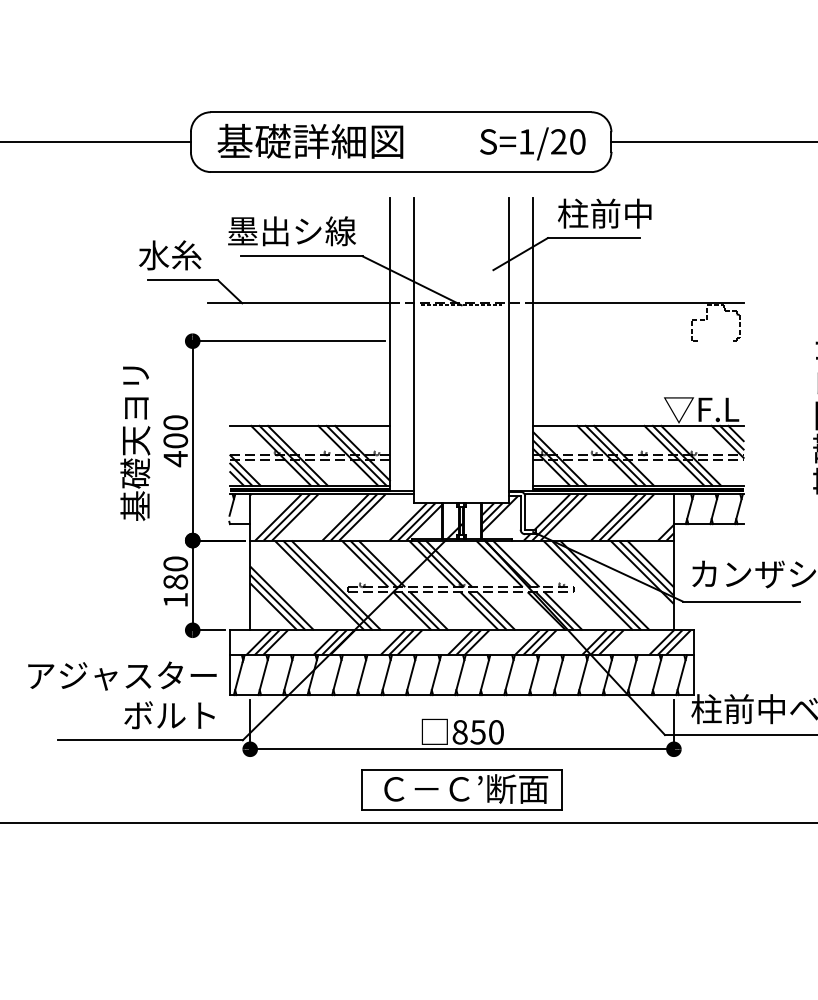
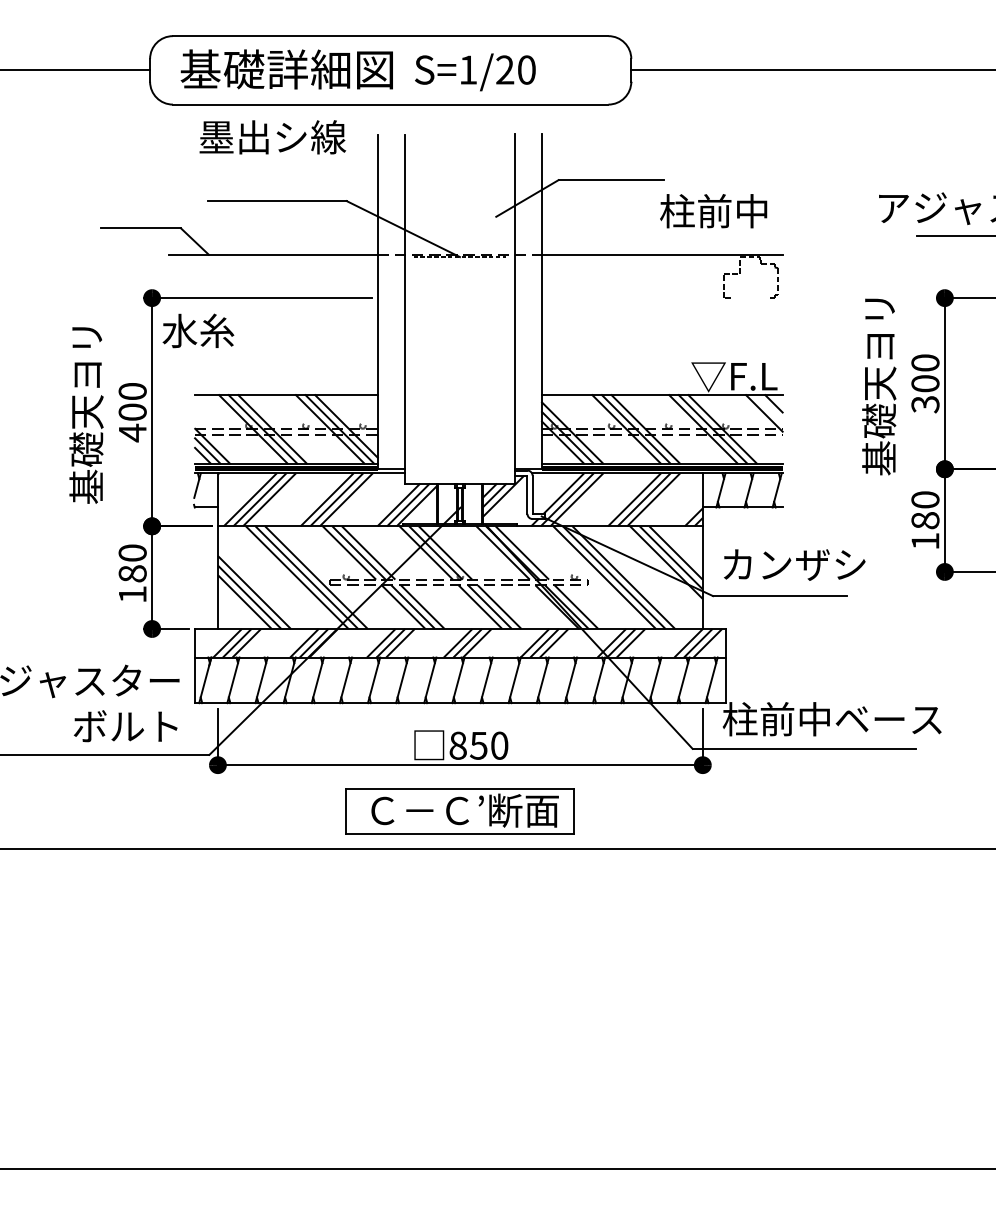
text: (532, 144) -> (475, 72), moved
text: (604, 213) -> (713, 211), moved
text: (291, 231) -> (272, 137), moved
text: (170, 255) -> (198, 330), moved
line: (731, 437) -> (768, 408), removed

